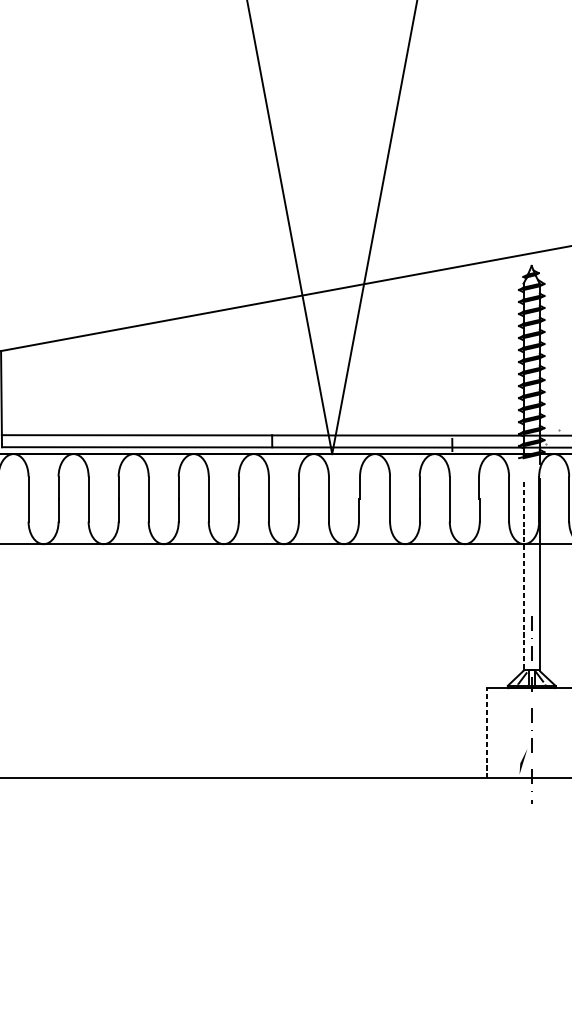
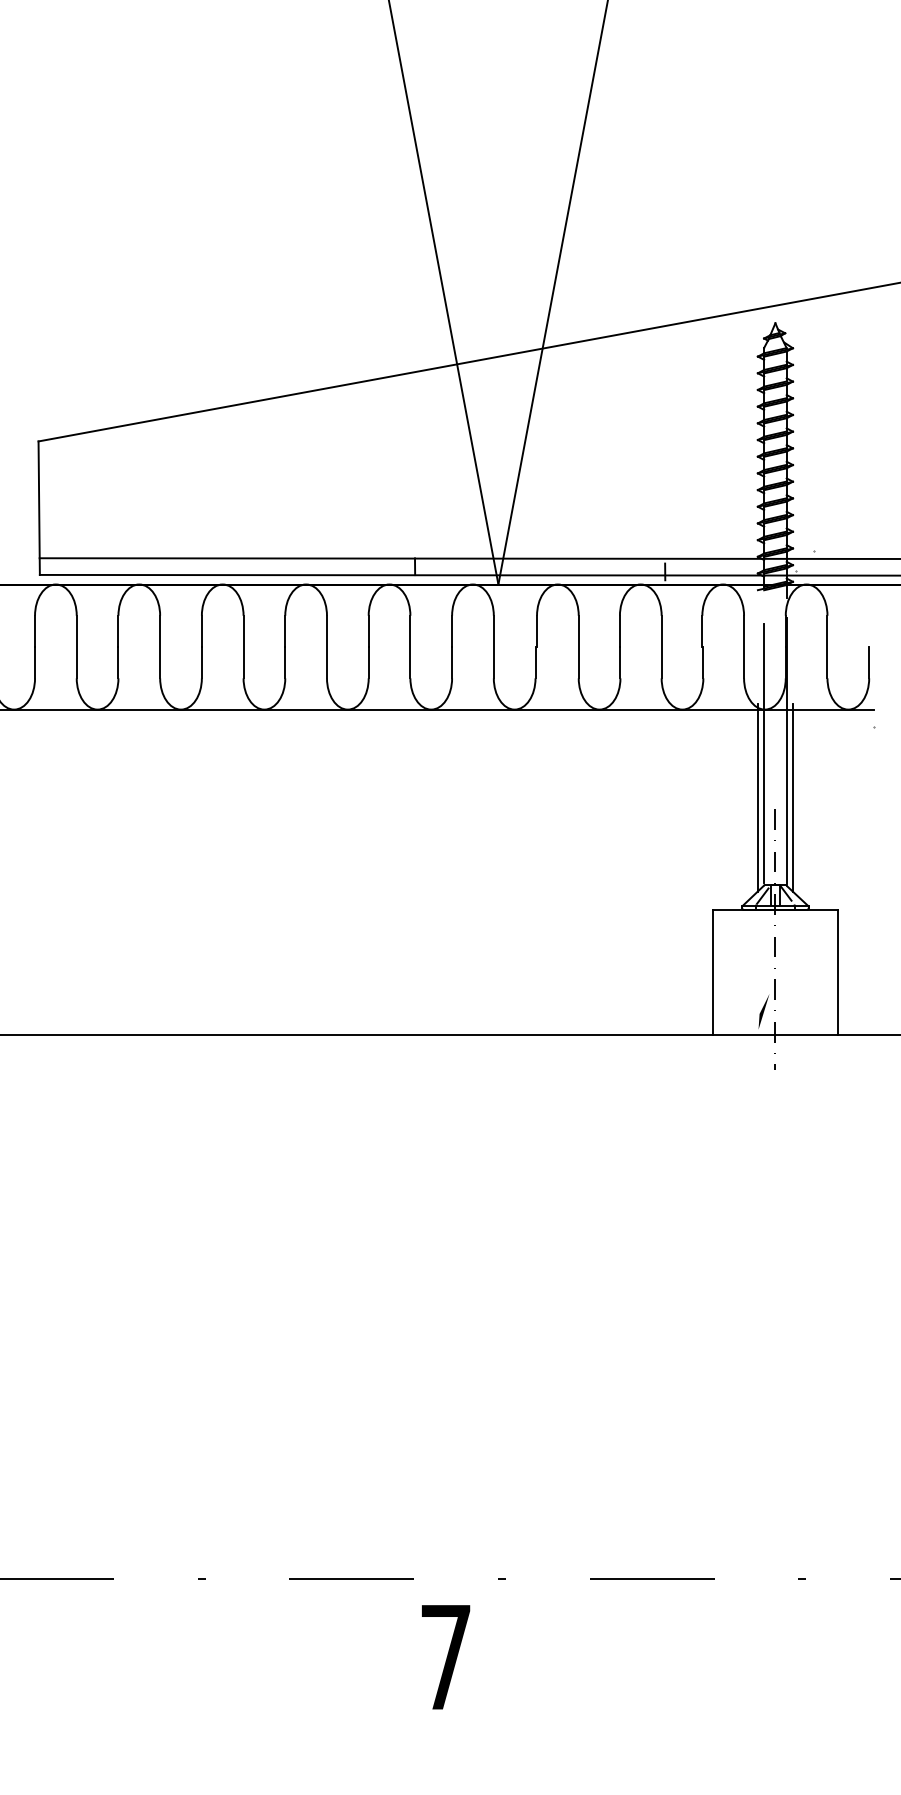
line: (523, 575) -> (764, 753), dashed -> solid
line: (518, 607) -> (757, 797), added
line: (544, 607) -> (793, 797), added
line: (486, 733) -> (712, 972), dashed -> solid

